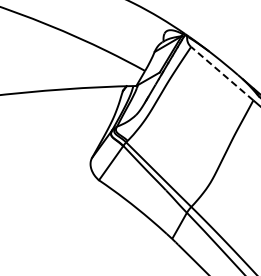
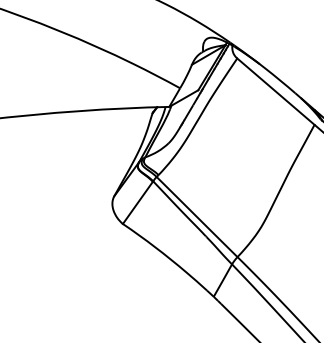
line: (221, 73) -> (274, 91), dashed -> solid

